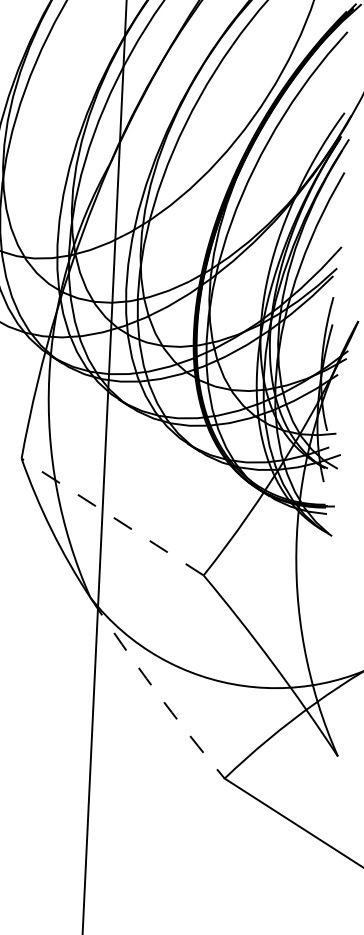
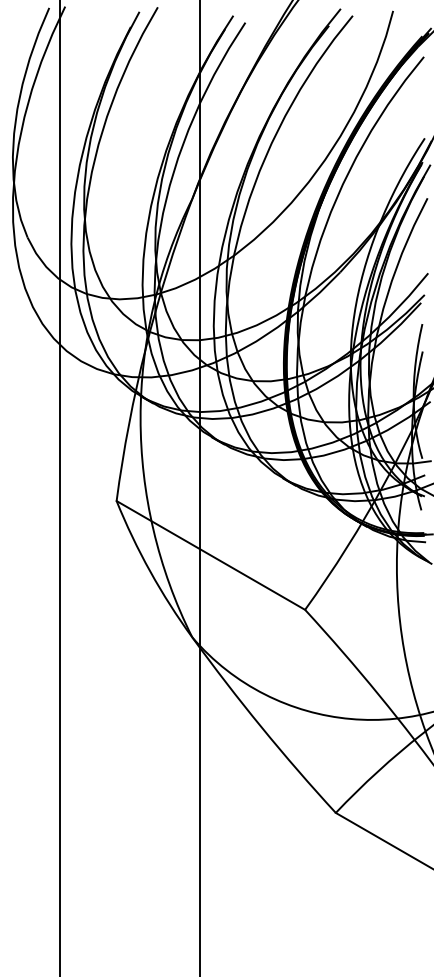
line: (112, 517) -> (210, 555), dashed -> solid
arc: (154, 690) -> (261, 727), dashed -> solid

